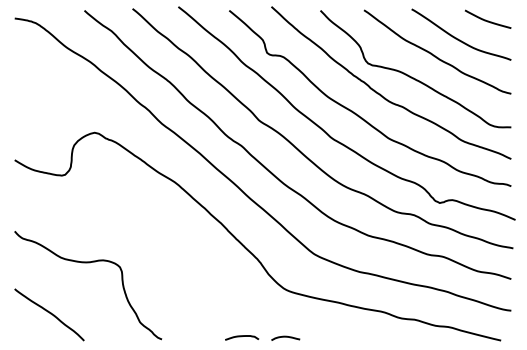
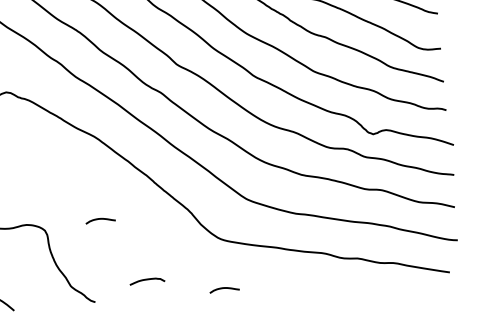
curve: (173, 261) -> (100, 219), added
curve: (242, 336) -> (147, 279), moved

